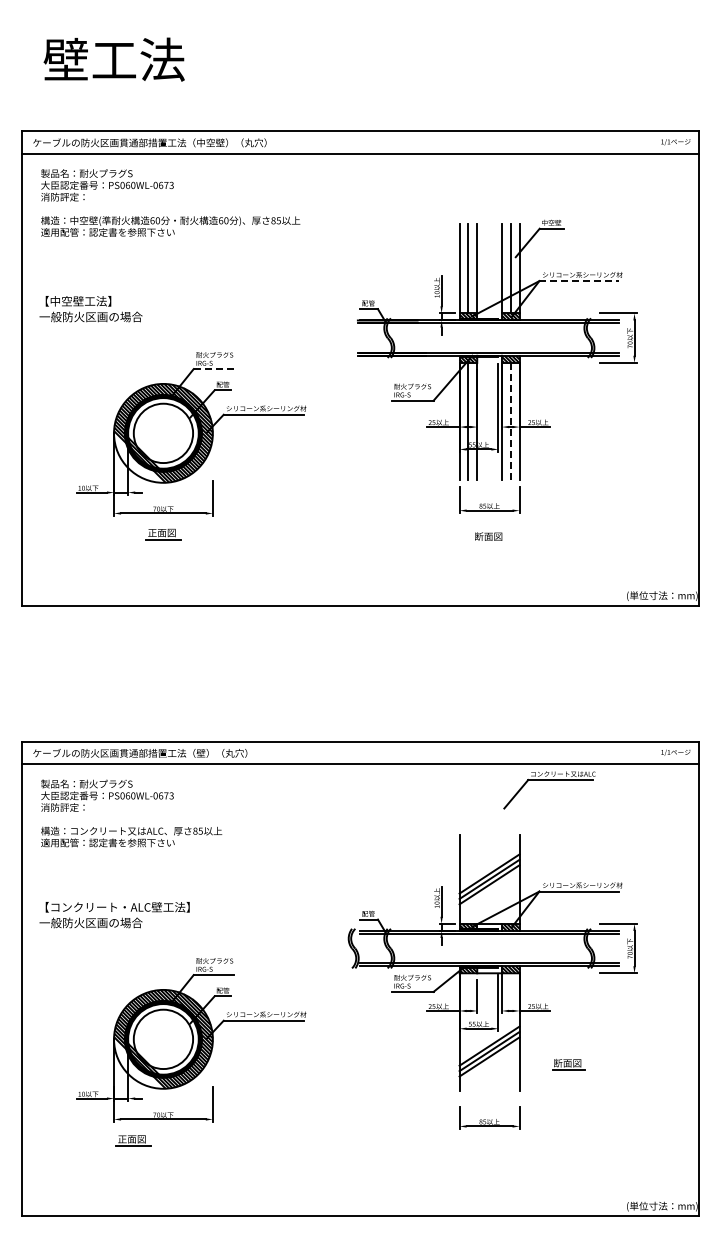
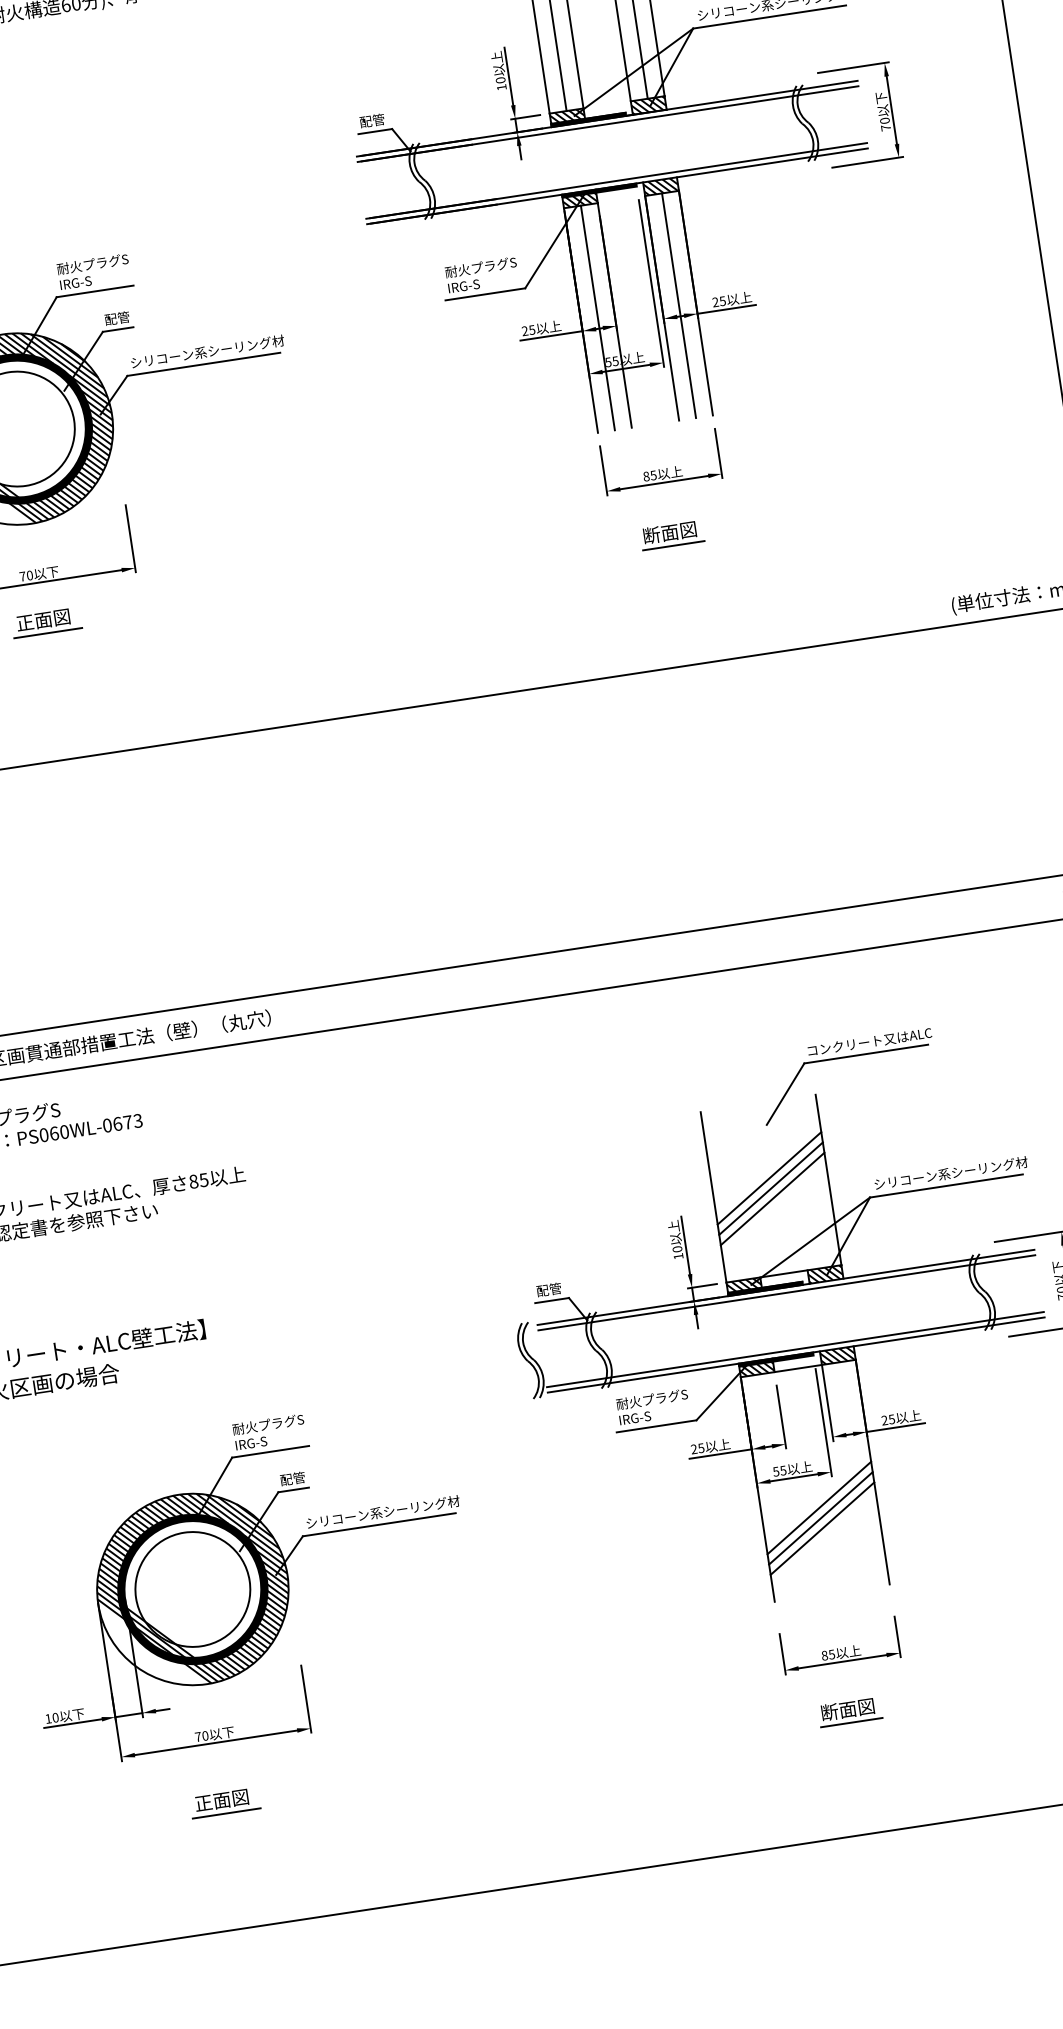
line: (579, 281) -> (770, 17), dashed -> solid
line: (214, 369) -> (96, 291), dashed -> solid
line: (510, 421) -> (678, 305), dashed -> solid
line: (489, 543) -> (673, 545), added
part: (549, 780) -> (845, 1058), moved
part: (568, 1064) -> (849, 1711), moved
part: (133, 1140) -> (225, 1802), moved

